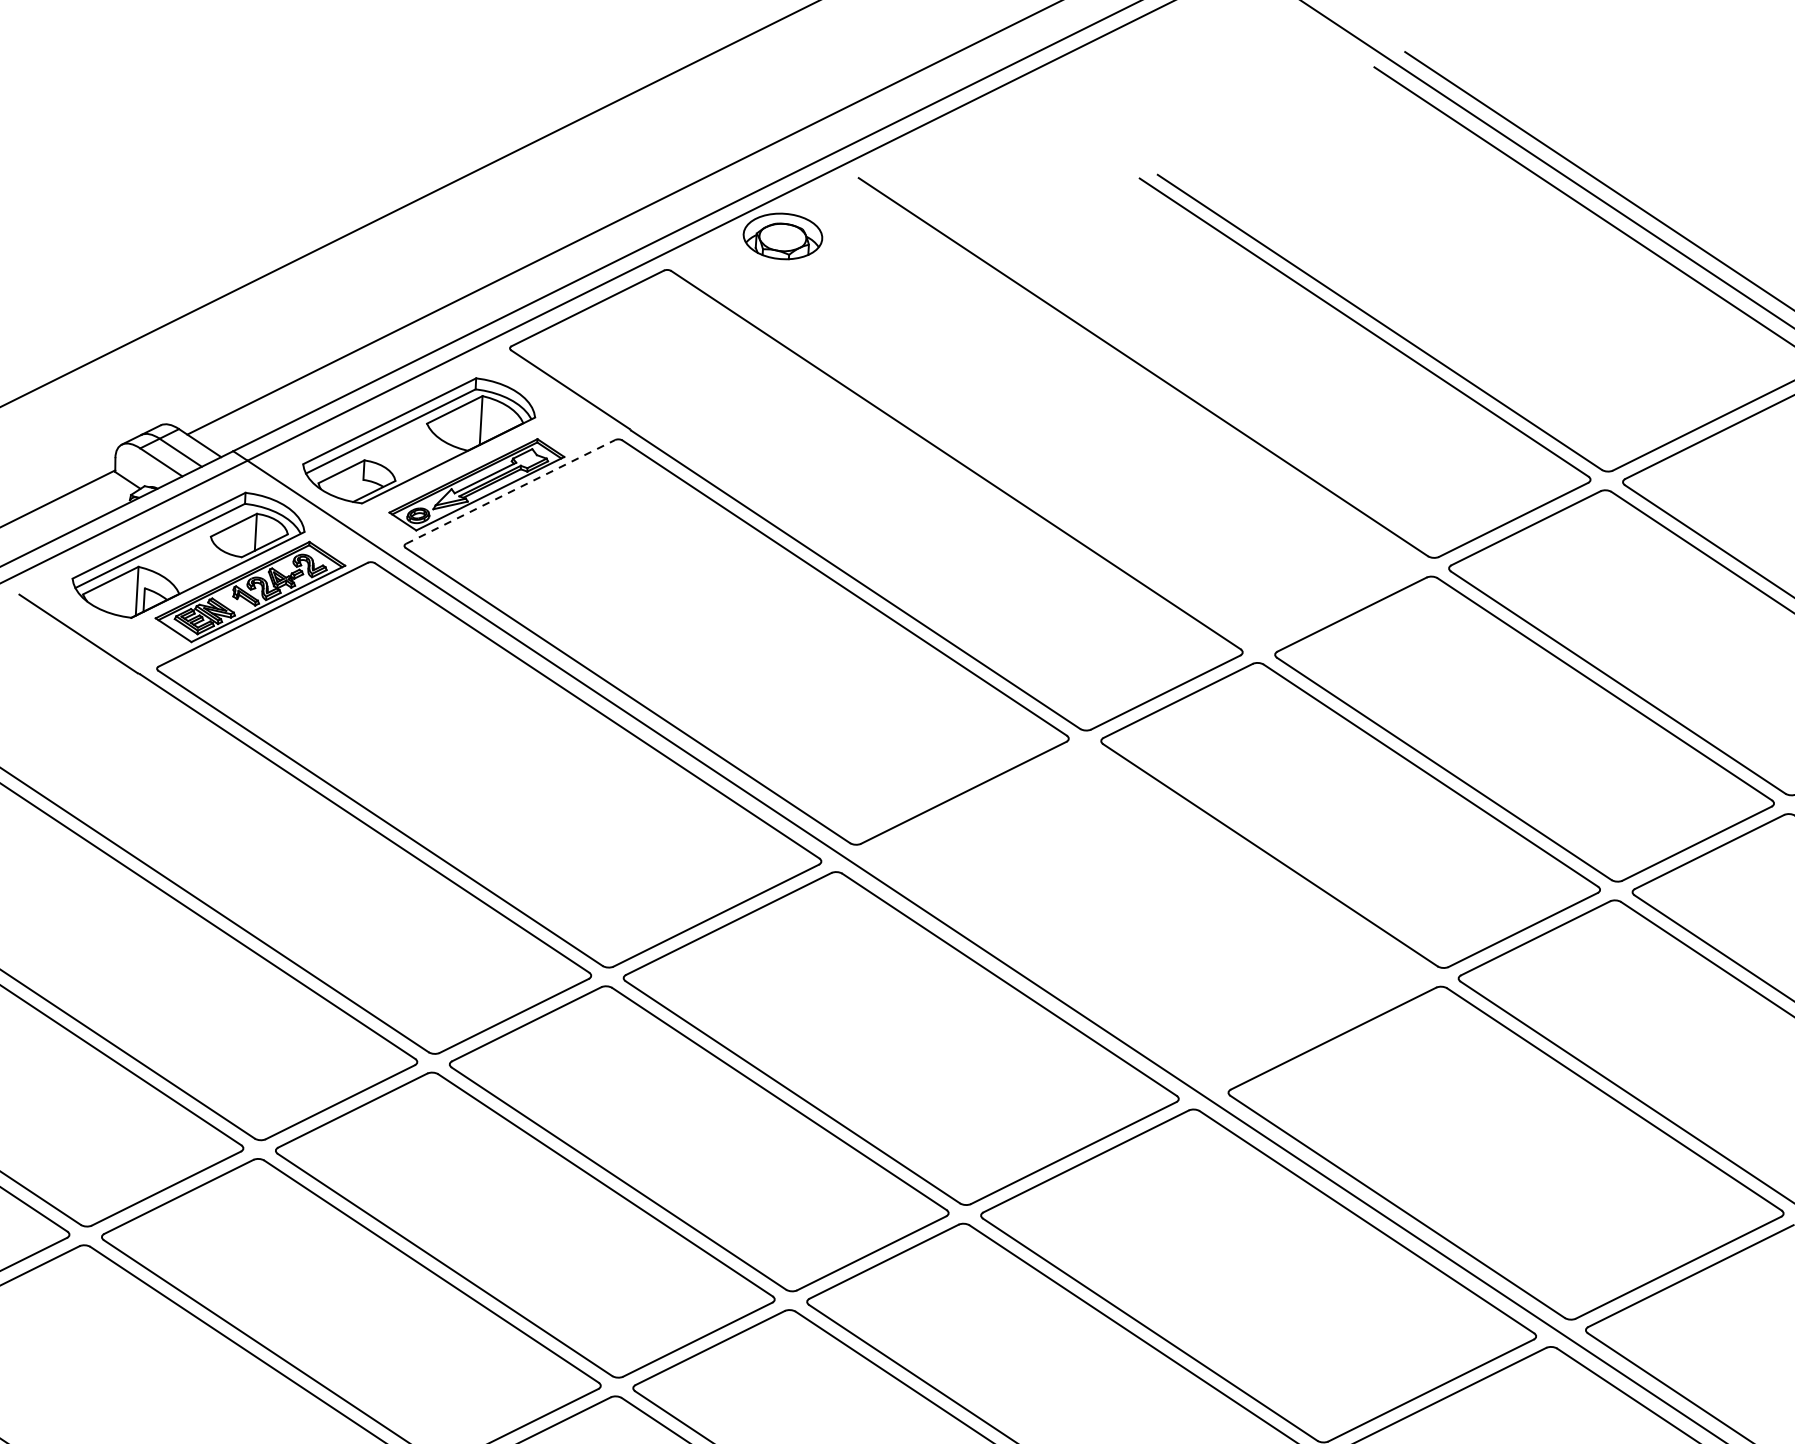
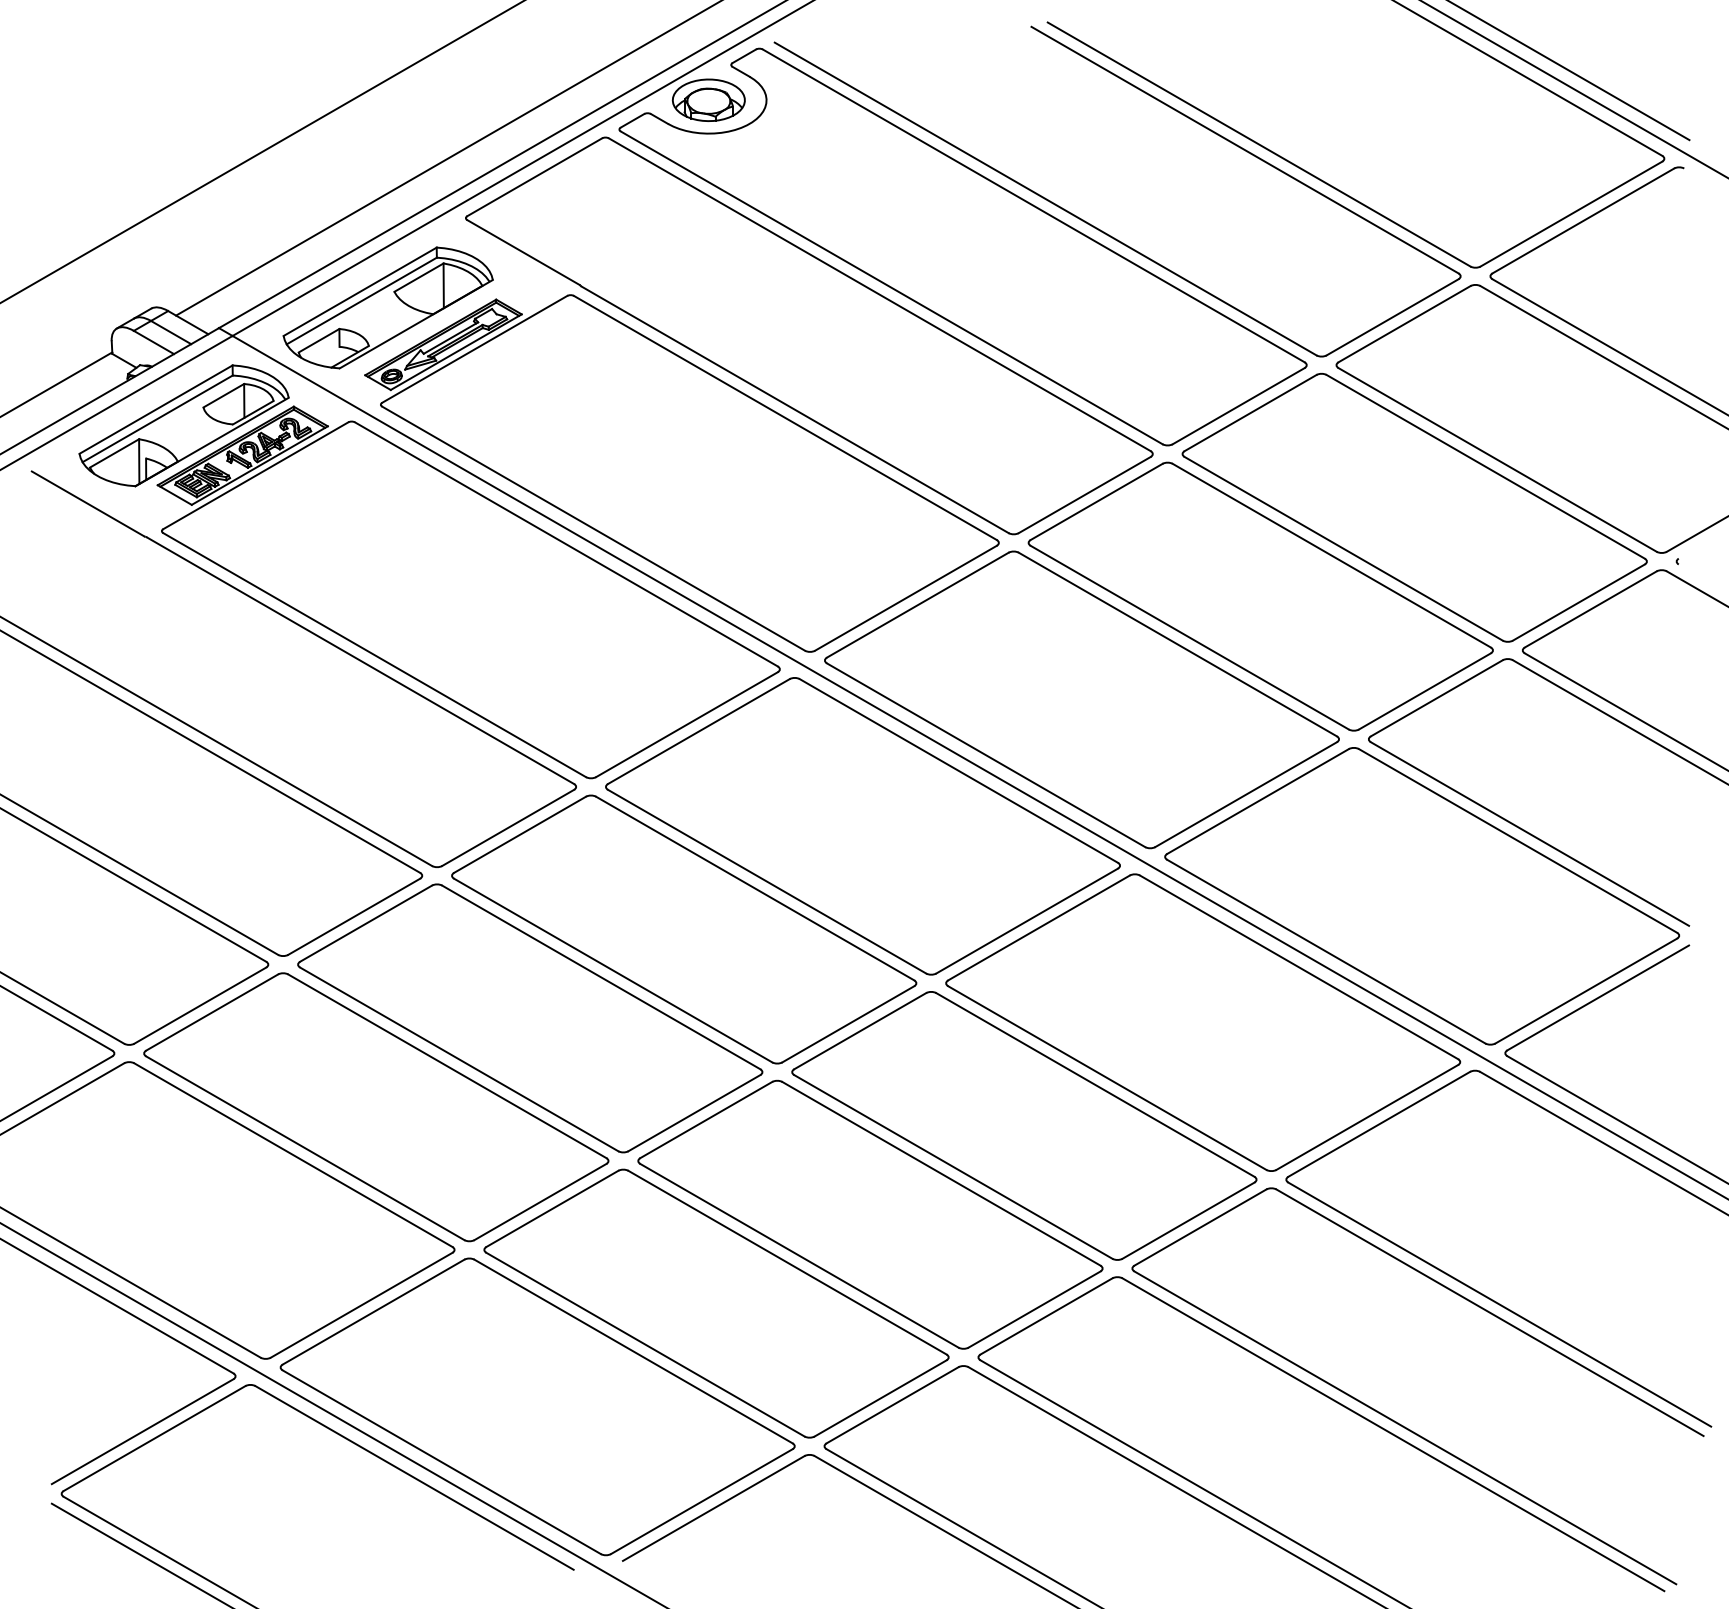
part: (1049, 413) -> (962, 246), added
line: (510, 492) -> (474, 349), dashed -> solid
part: (1148, 915) -> (1081, 699), added

